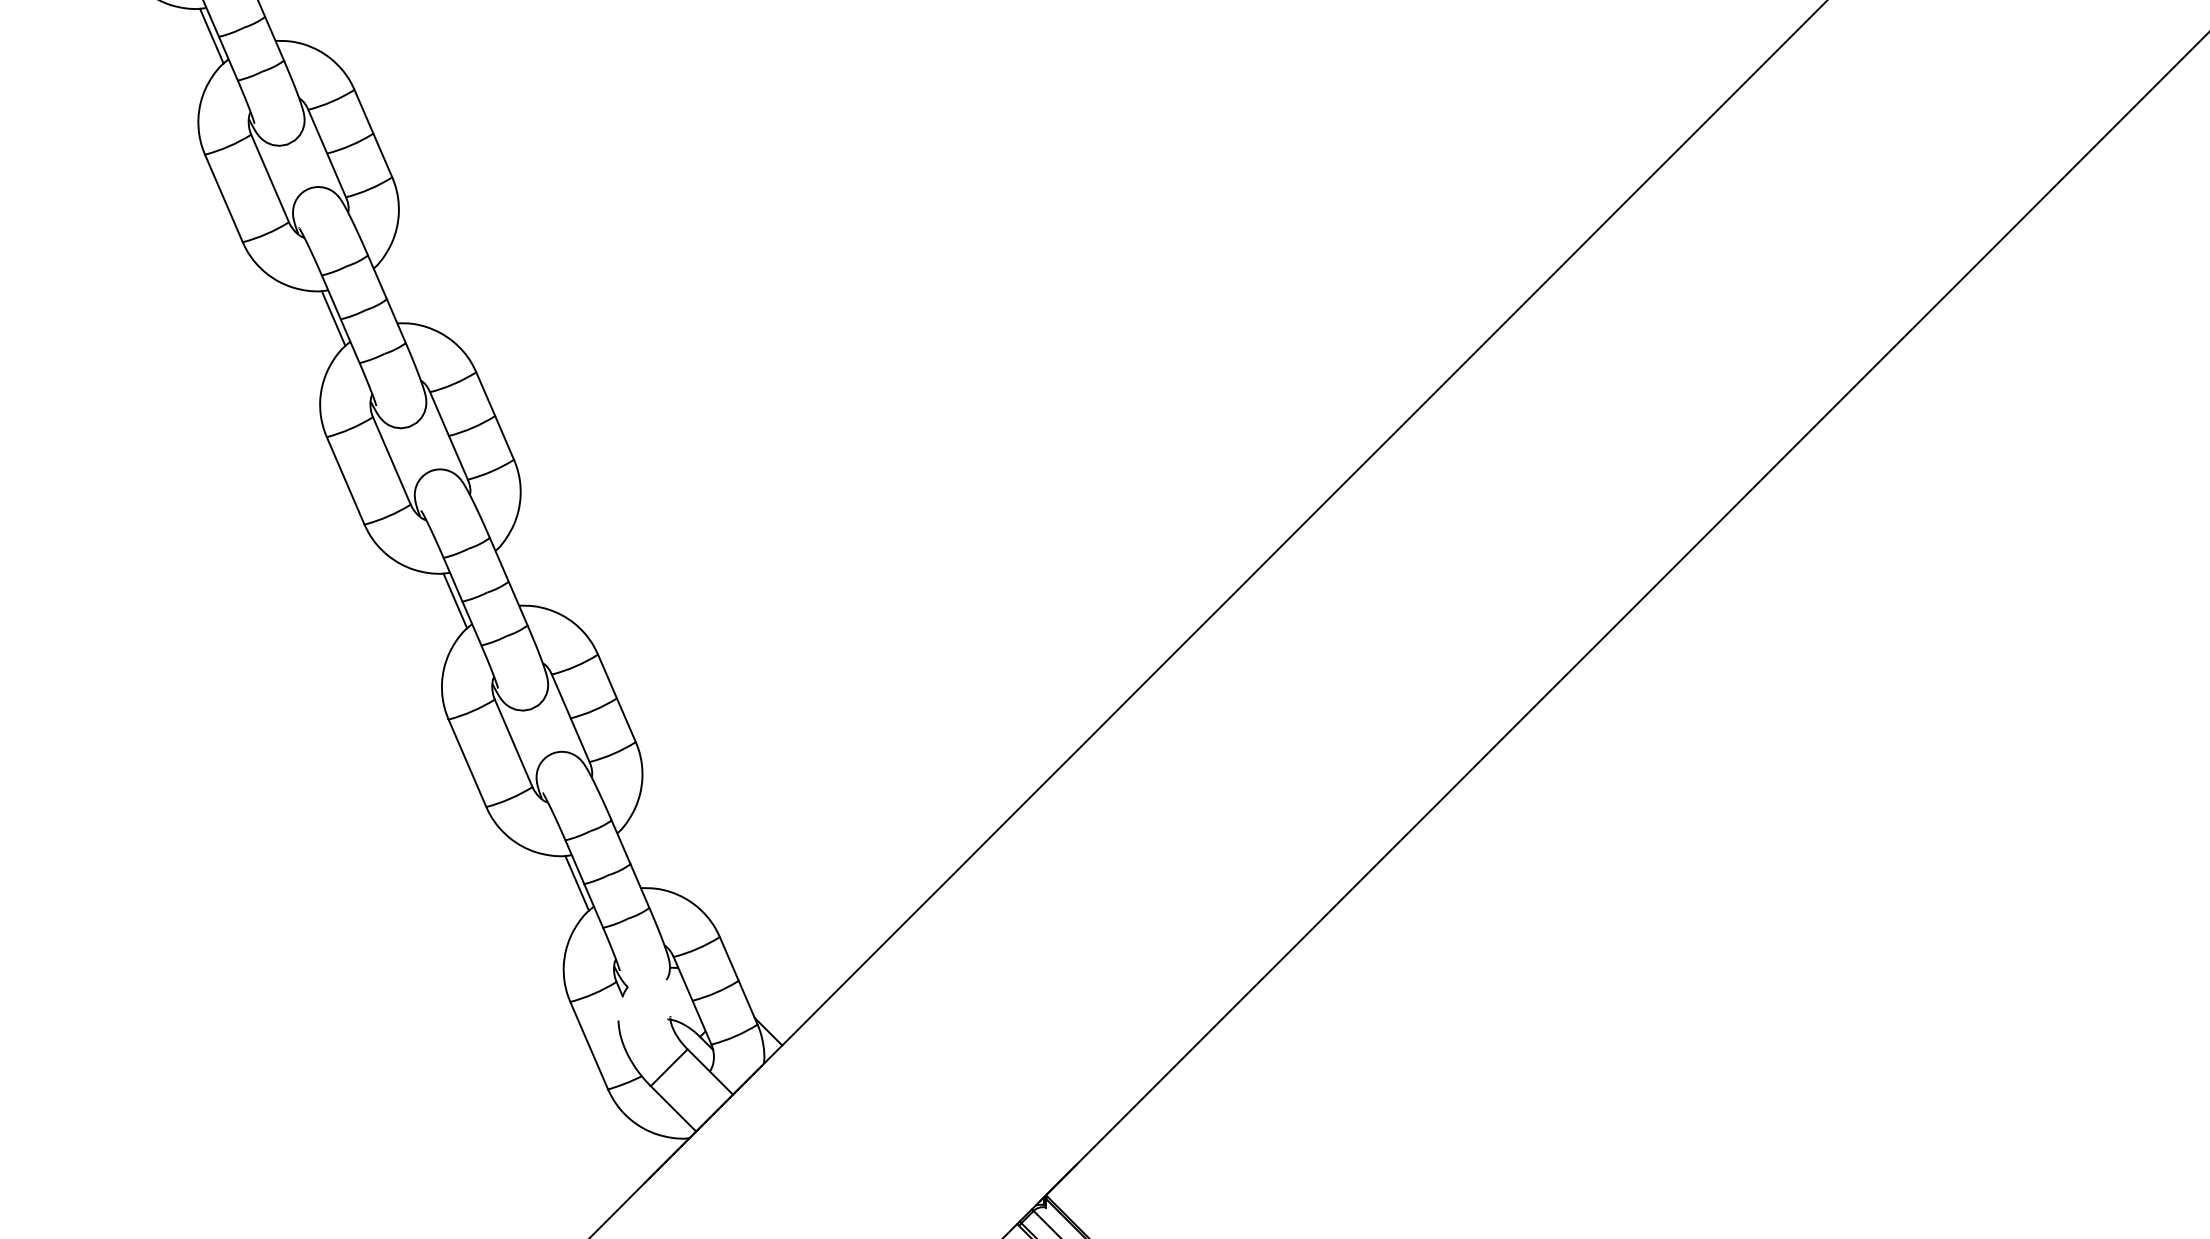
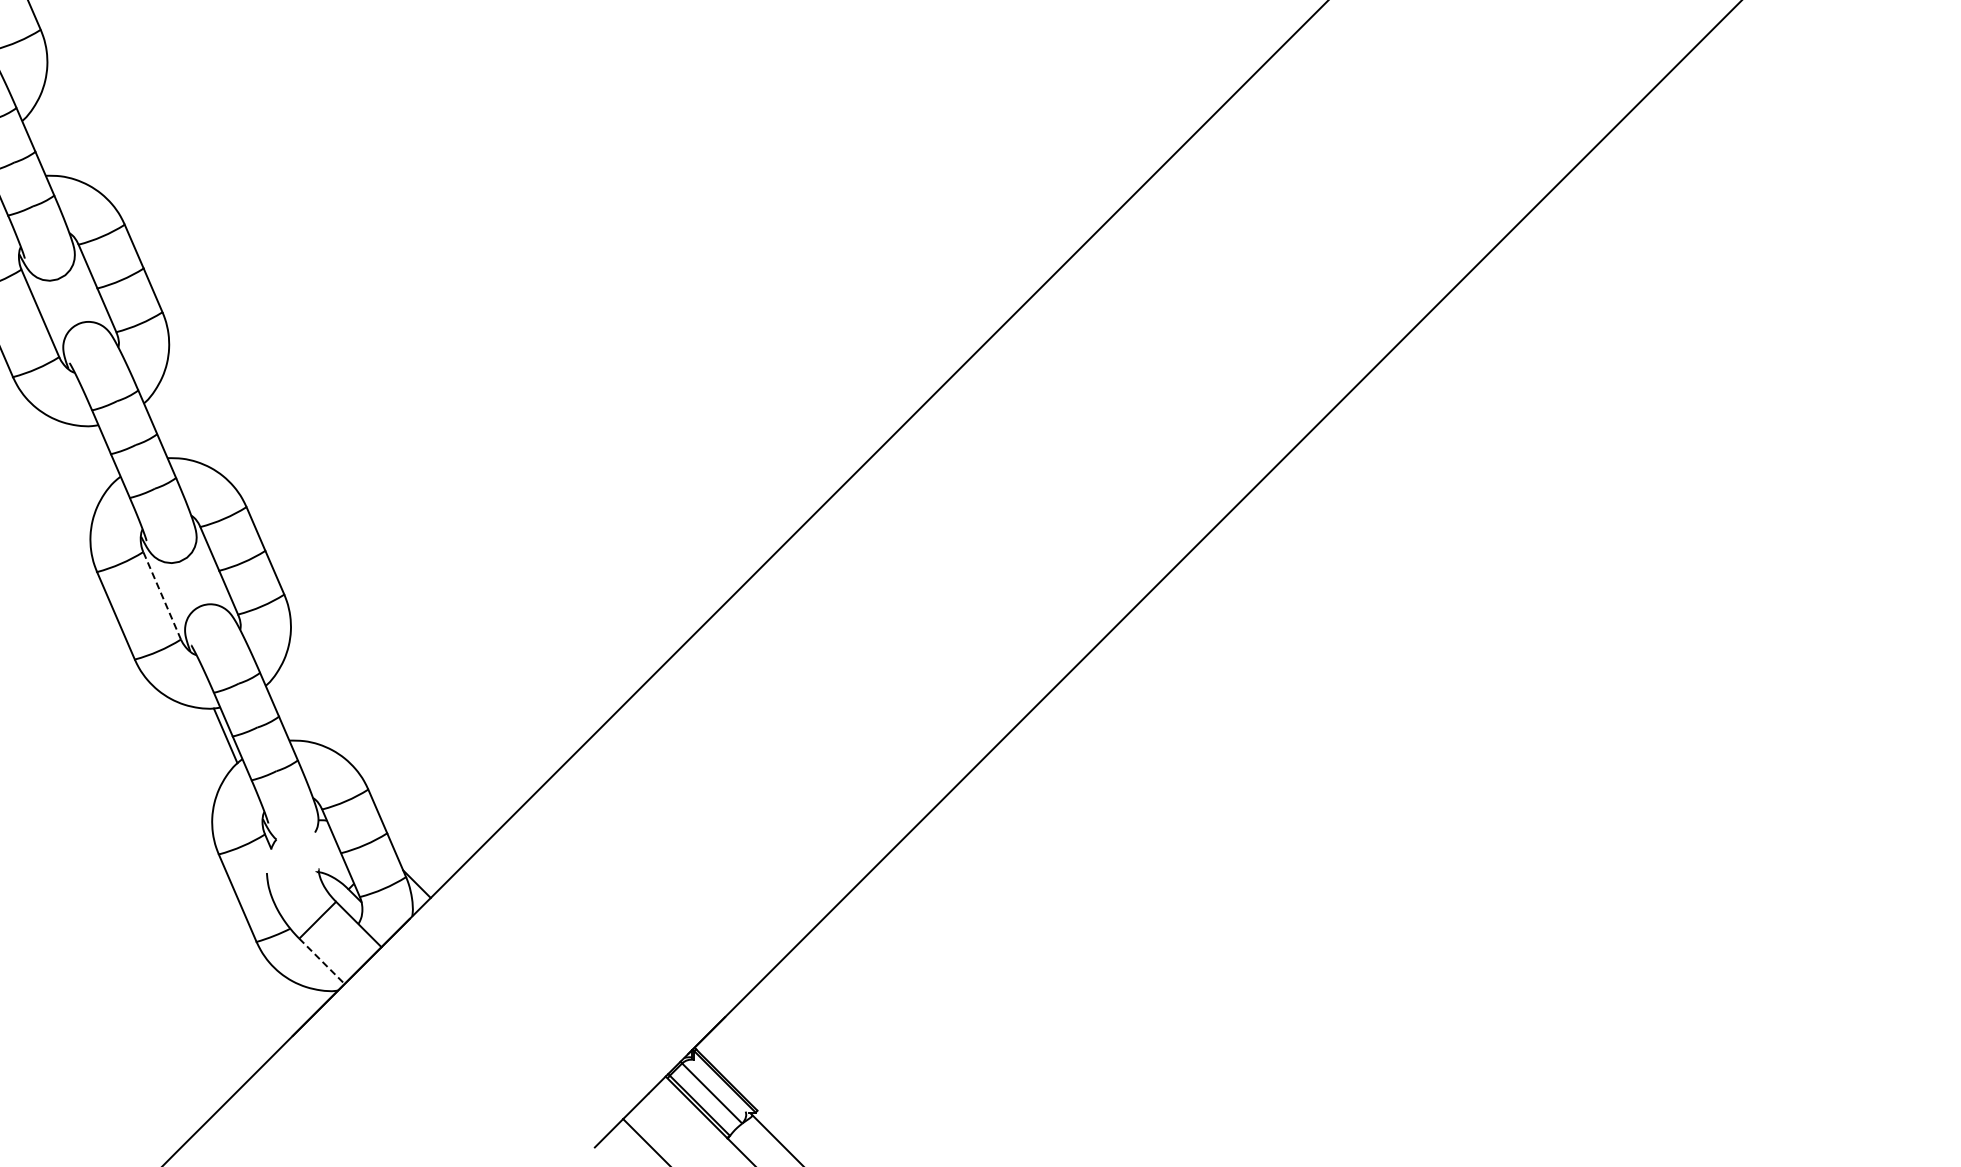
line: (455, 600) -> (103, 452), removed
line: (513, 743) -> (161, 595), solid -> dashed
line: (673, 1109) -> (321, 961), solid -> dashed

